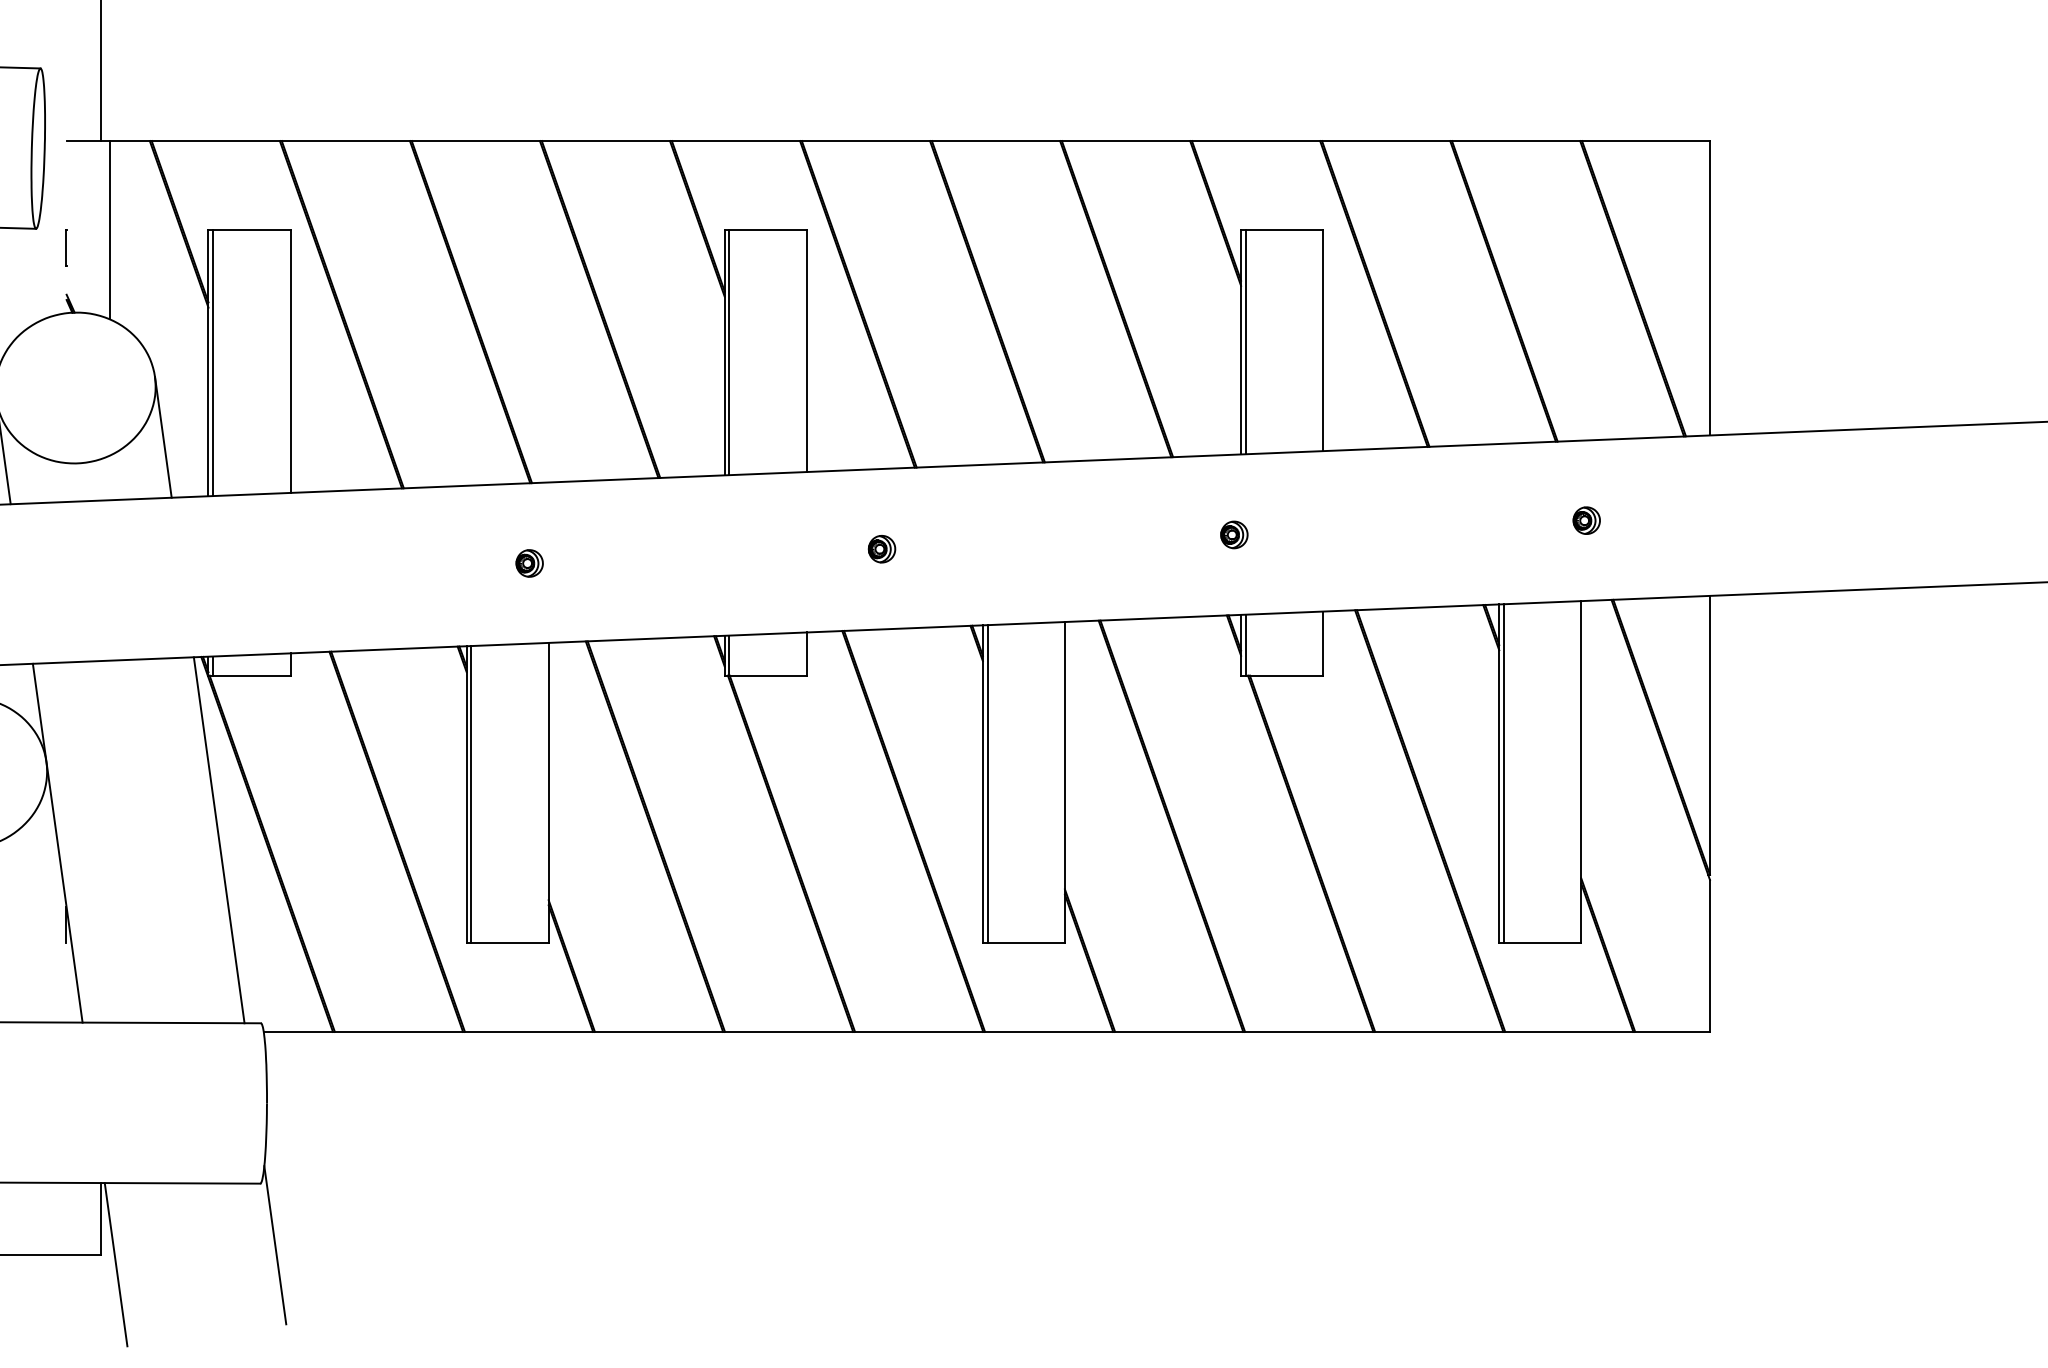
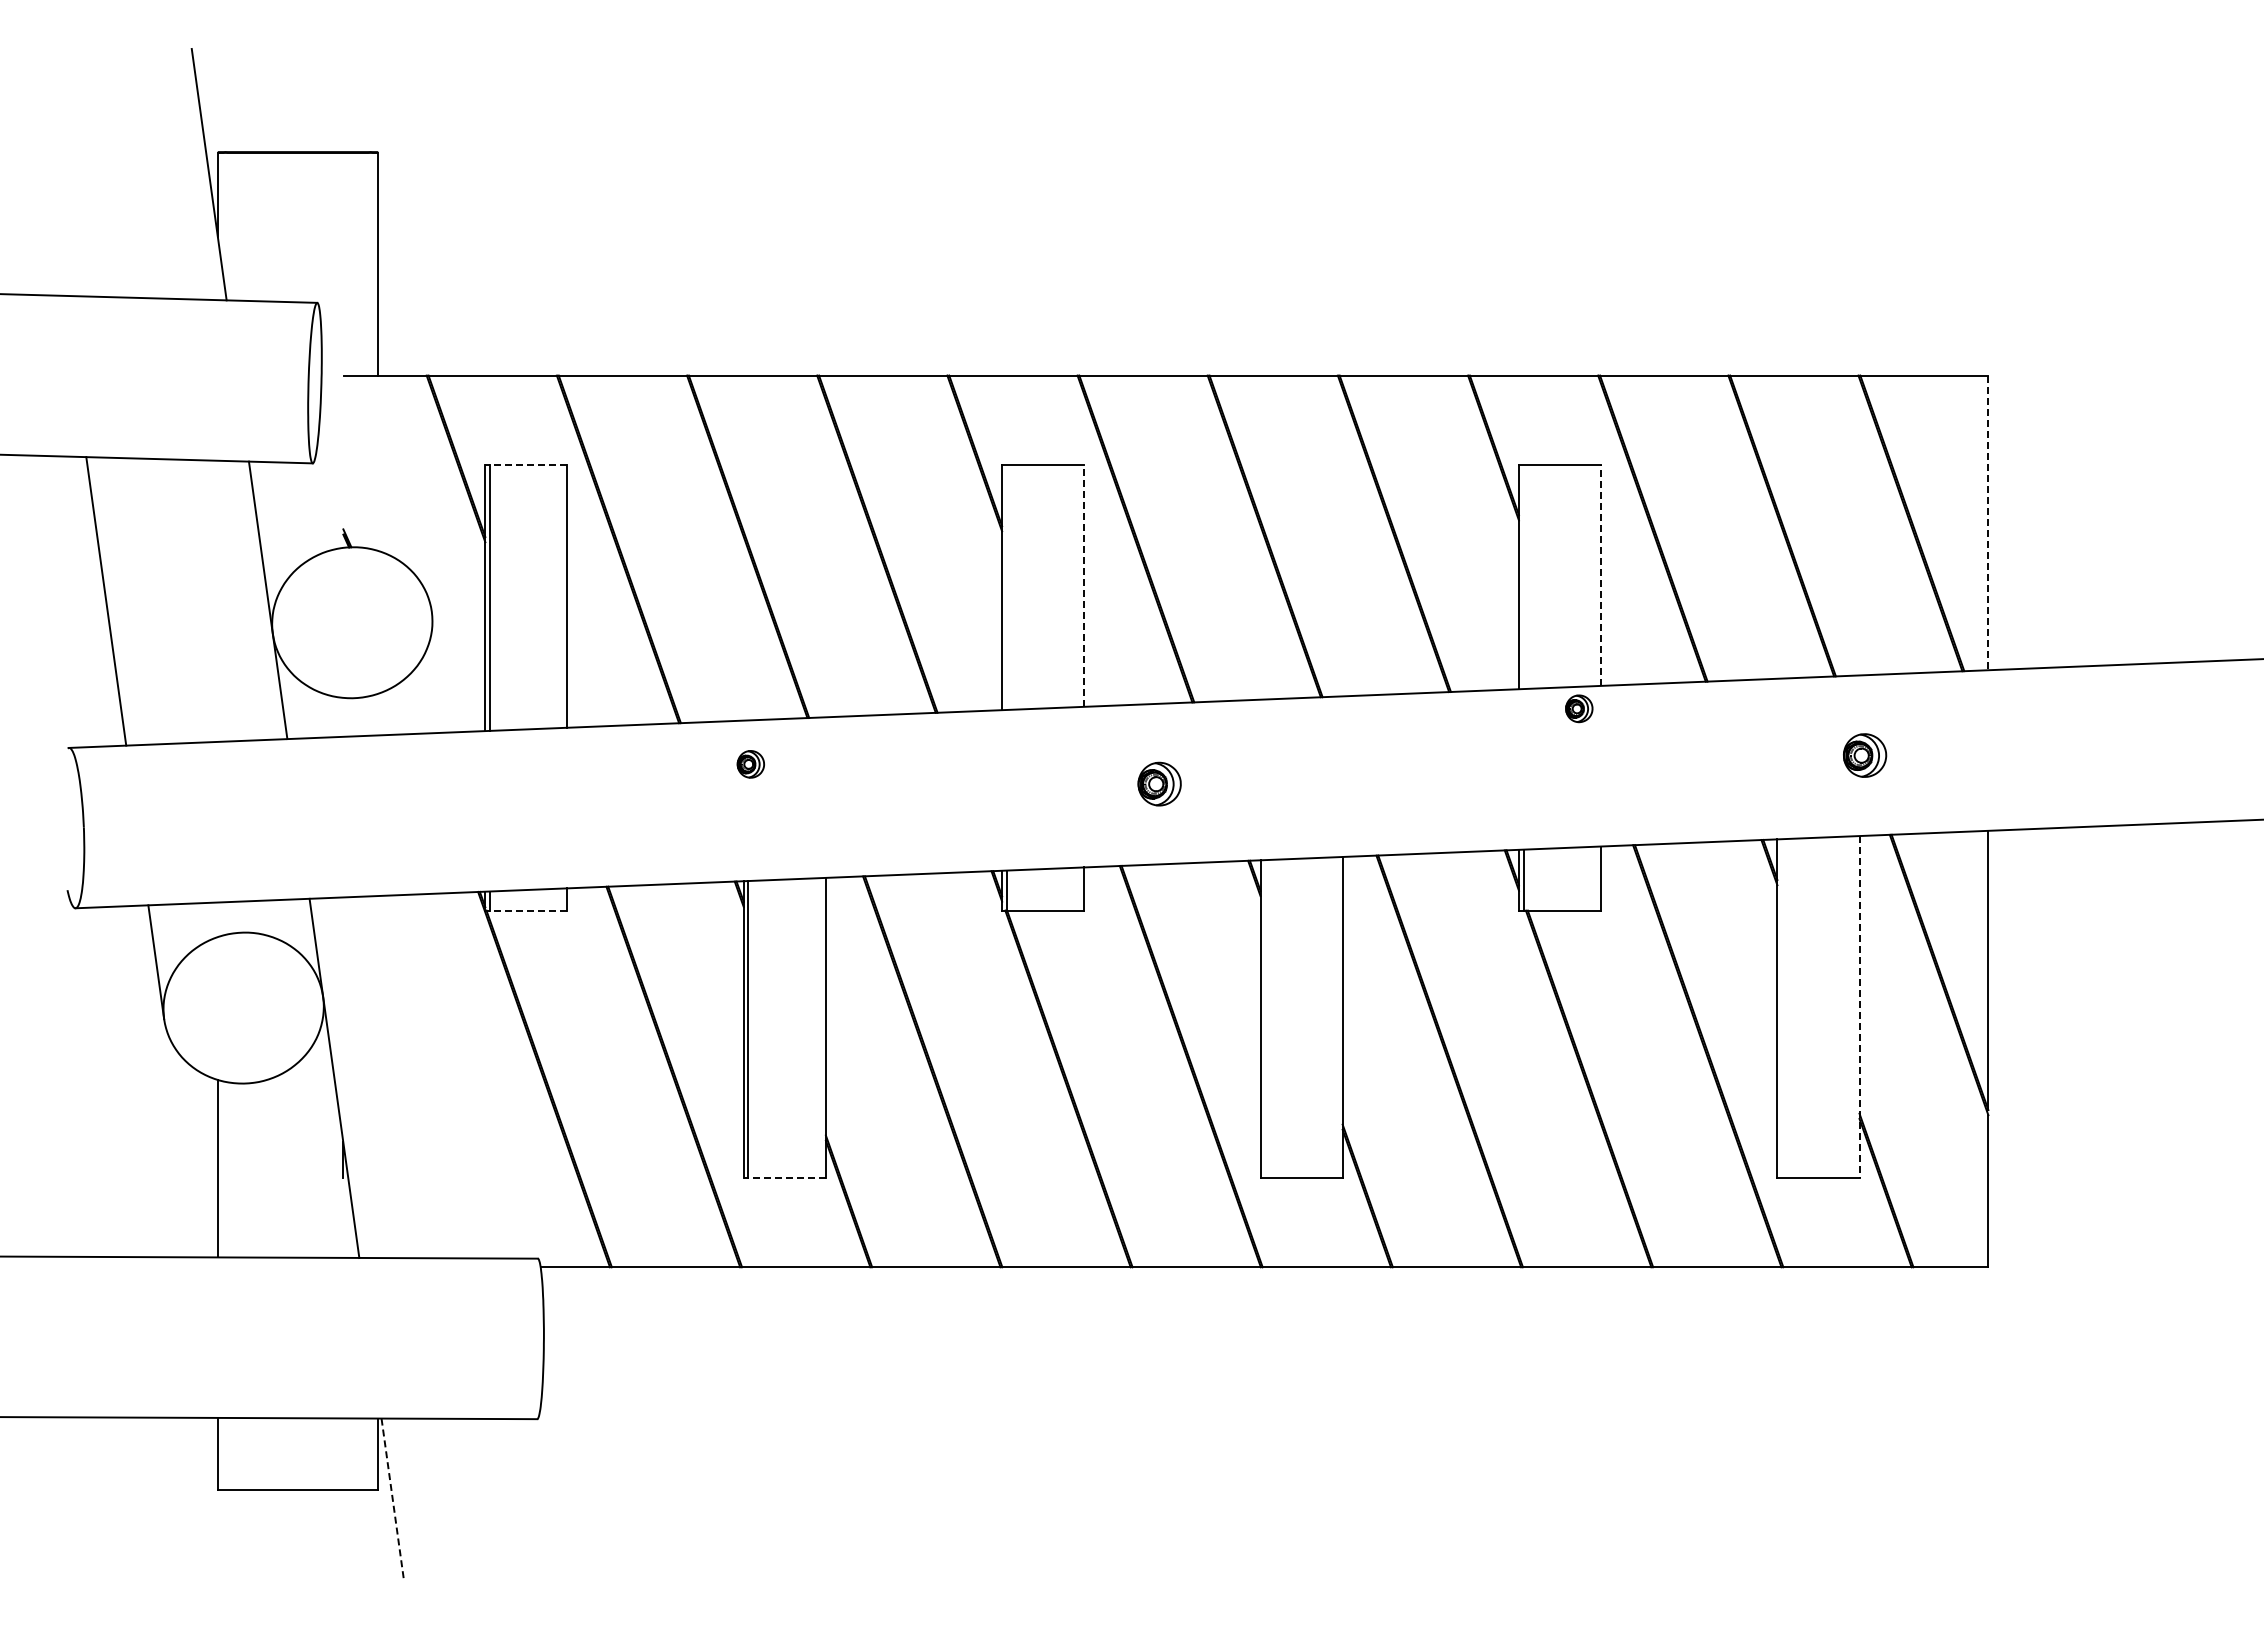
line: (109, 229) -> (386, 464), removed
line: (248, 229) -> (525, 464), solid -> dashed
line: (65, 247) -> (342, 482), removed
line: (1710, 288) -> (1988, 523), solid -> dashed
line: (1323, 340) -> (1601, 575), solid -> dashed
line: (1245, 341) -> (1523, 576), removed
line: (807, 350) -> (1084, 585), solid -> dashed
line: (729, 351) -> (1006, 586), removed
line: (162, 436) -> (439, 671), removed
part: (1586, 520) -> (1864, 755), size x1.6
part: (1234, 534) -> (1579, 708), moved
part: (881, 548) -> (1159, 783), size x1.6
part: (529, 563) -> (750, 764), moved
line: (248, 675) -> (525, 910), solid -> dashed
line: (1581, 772) -> (1859, 1007), solid -> dashed
line: (1503, 773) -> (1781, 1008), removed
line: (987, 784) -> (1265, 1019), removed
line: (218, 840) -> (495, 1075), removed
line: (507, 943) -> (784, 1178), solid -> dashed
line: (275, 1244) -> (552, 1480), removed
line: (115, 1264) -> (392, 1500), solid -> dashed

